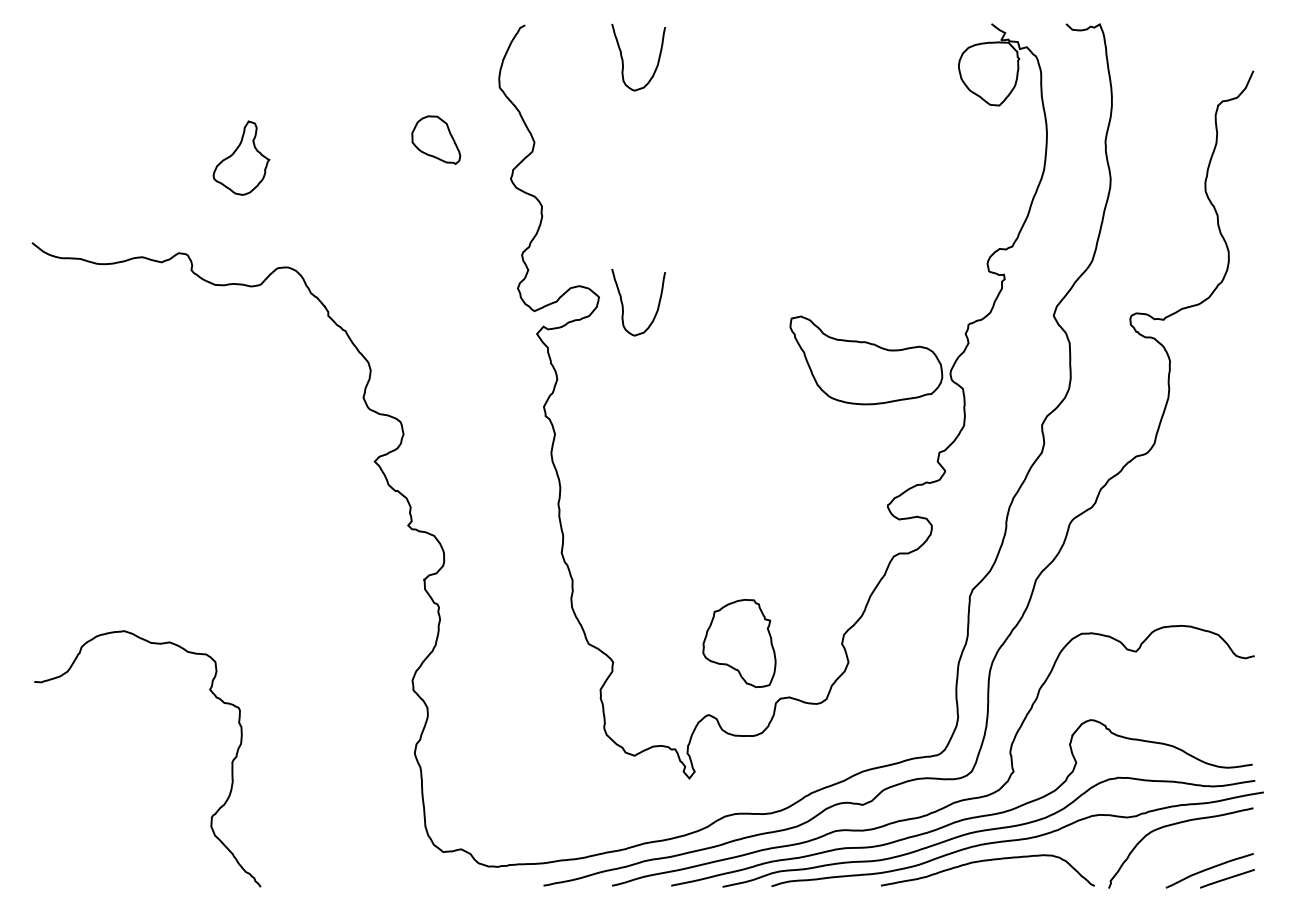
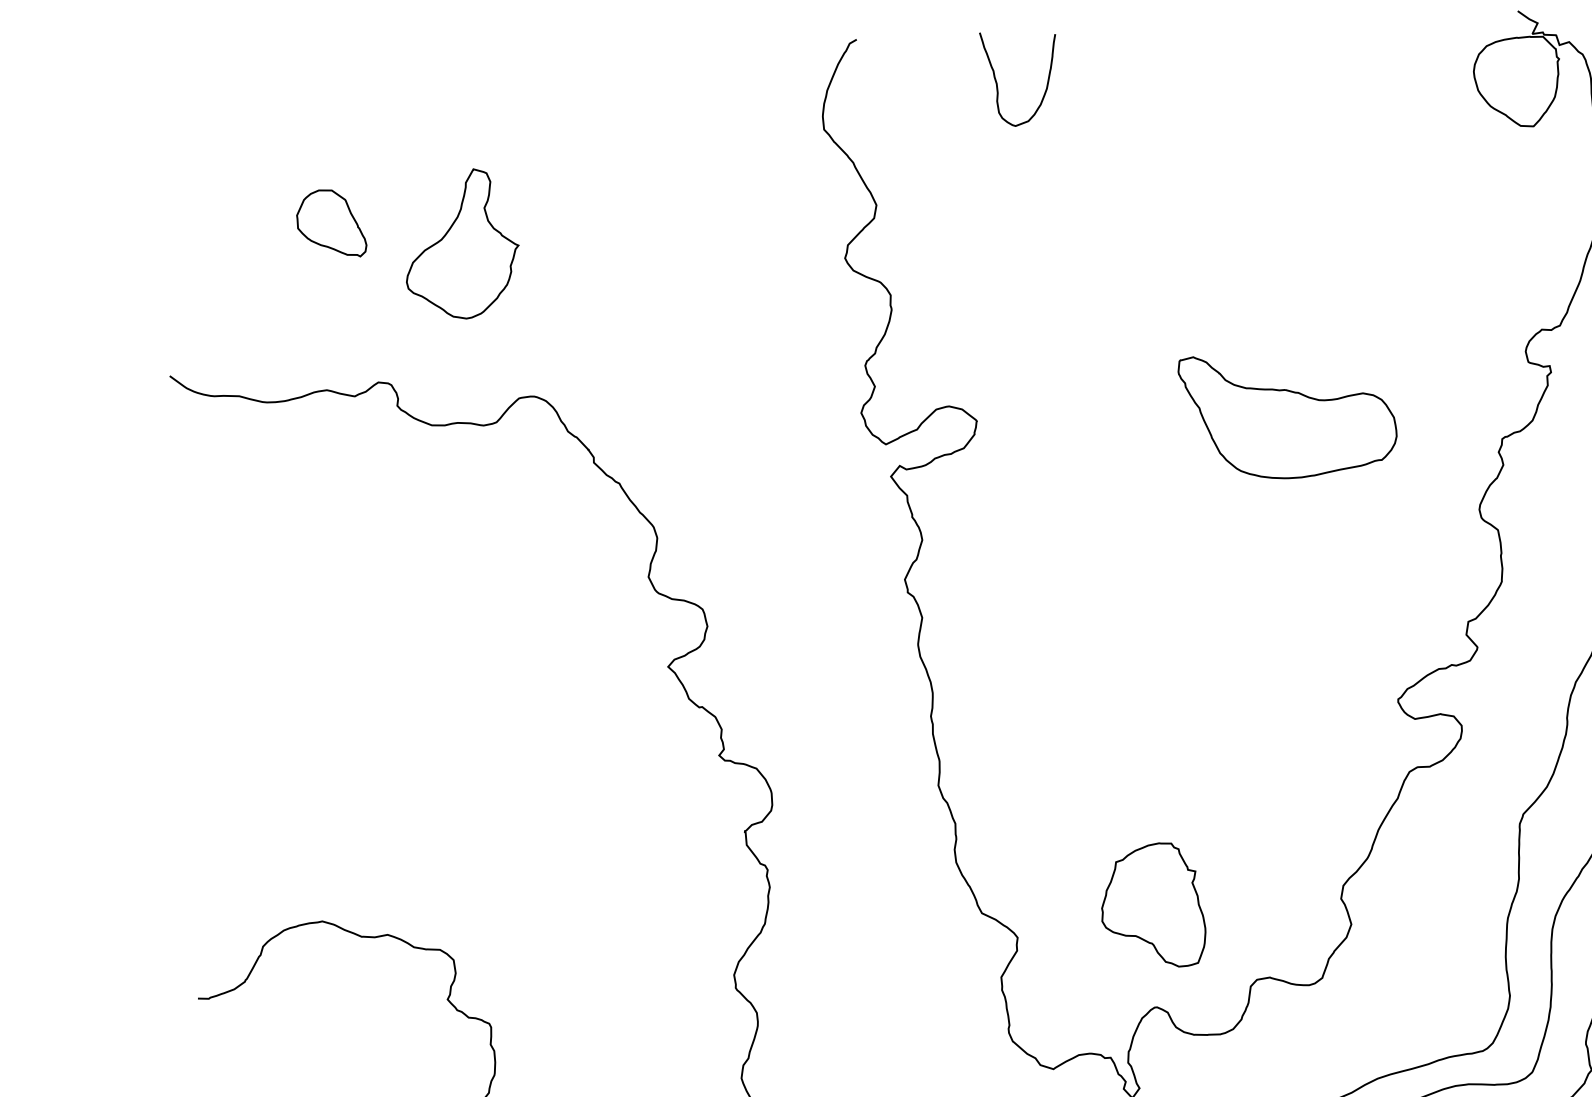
part: (436, 139) -> (331, 222), moved
part: (241, 157) -> (461, 243), size x1.43
curve: (623, 304) -> (1011, 429), removed
part: (866, 360) -> (1288, 415), moved
part: (739, 642) -> (1153, 904), moved

